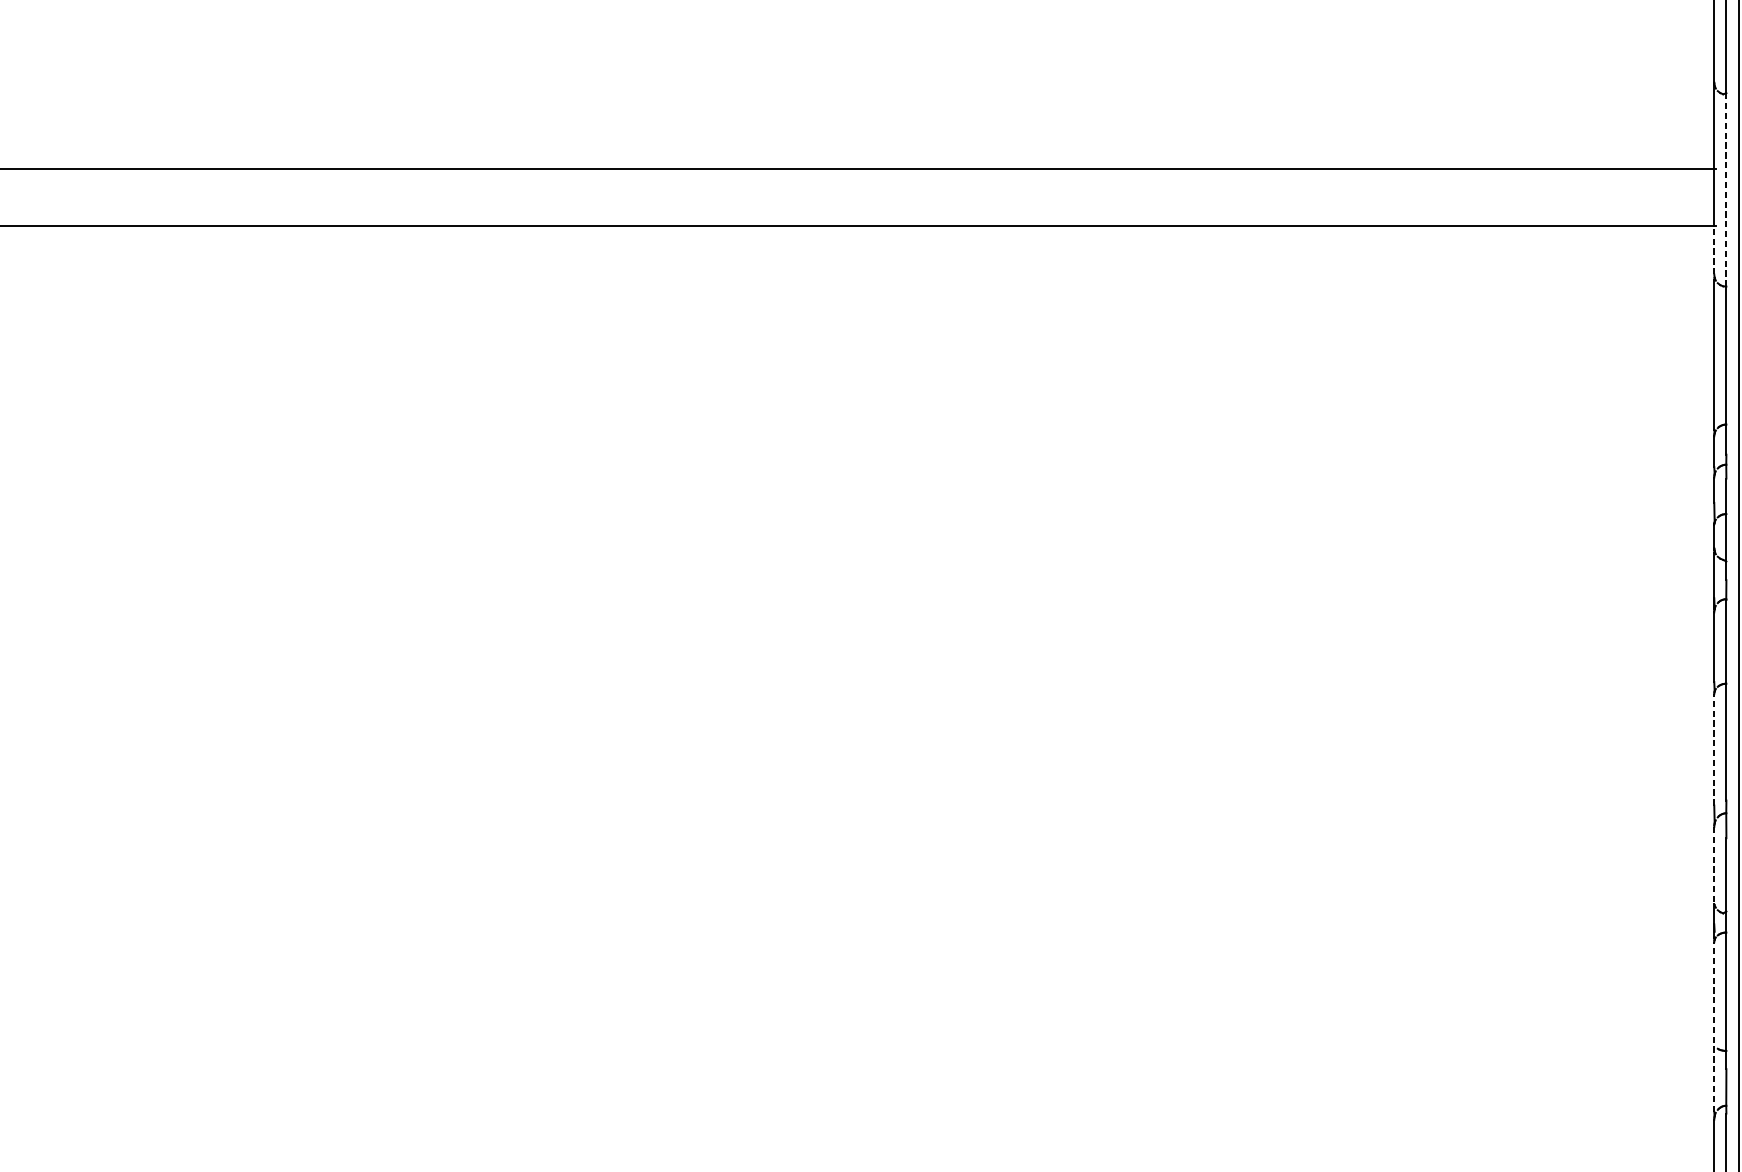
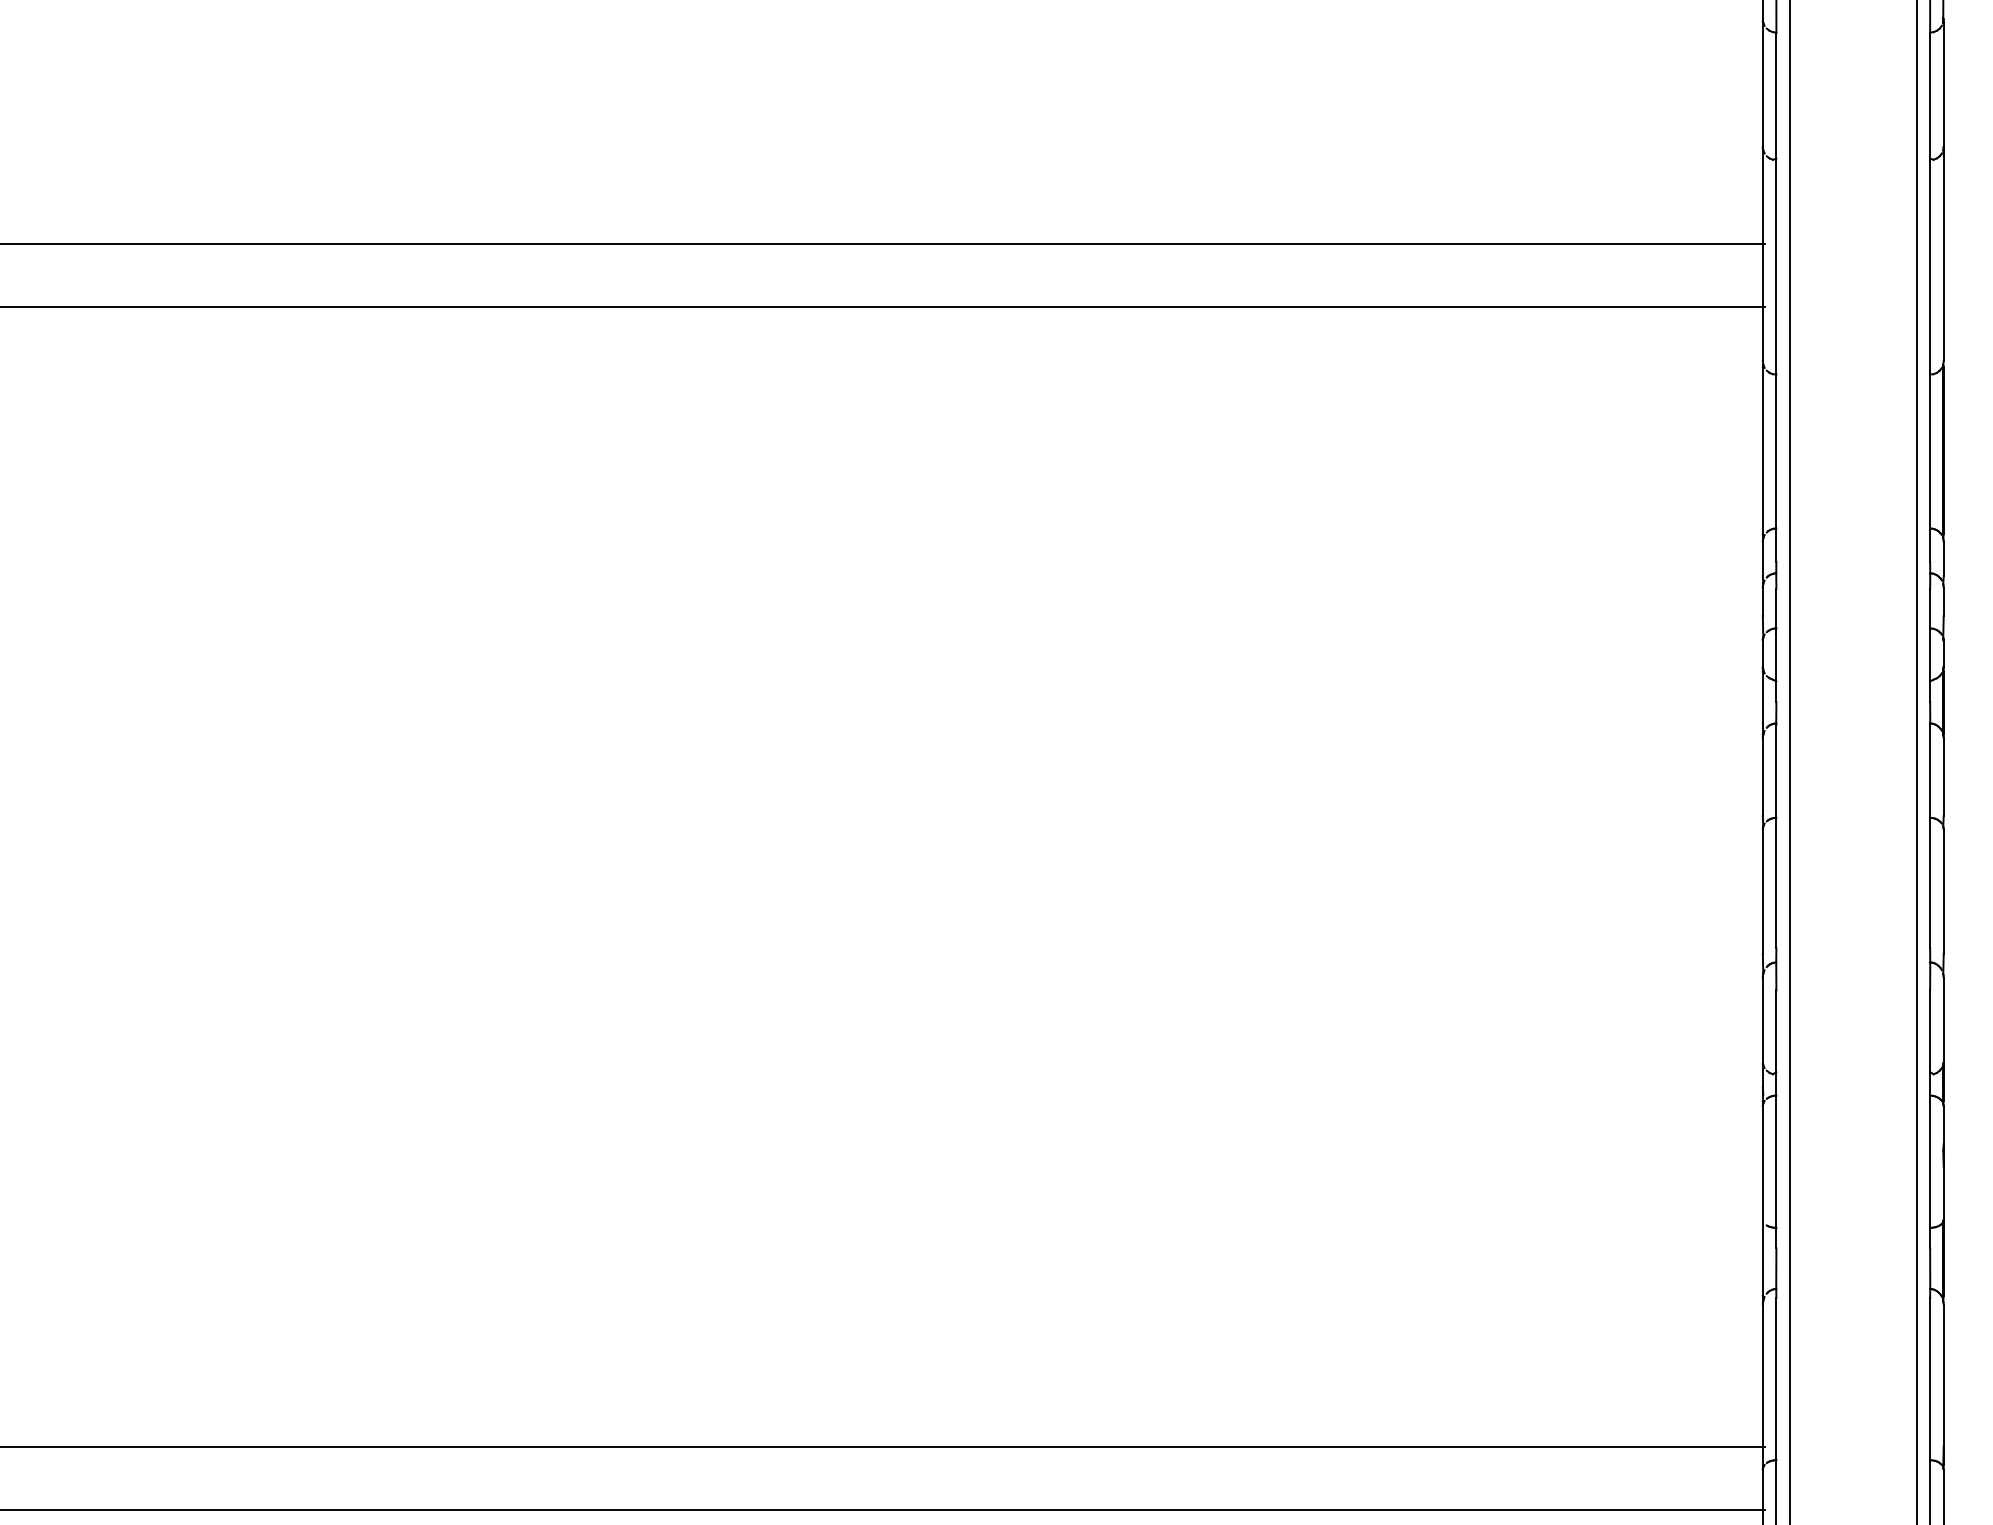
line: (1726, 189) -> (1776, 266), dashed -> solid
line: (1713, 249) -> (1762, 333), dashed -> solid
line: (1713, 749) -> (1762, 891), dashed -> solid
line: (1713, 866) -> (1762, 1021), dashed -> solid
line: (1713, 1027) -> (1762, 1201), dashed -> solid

